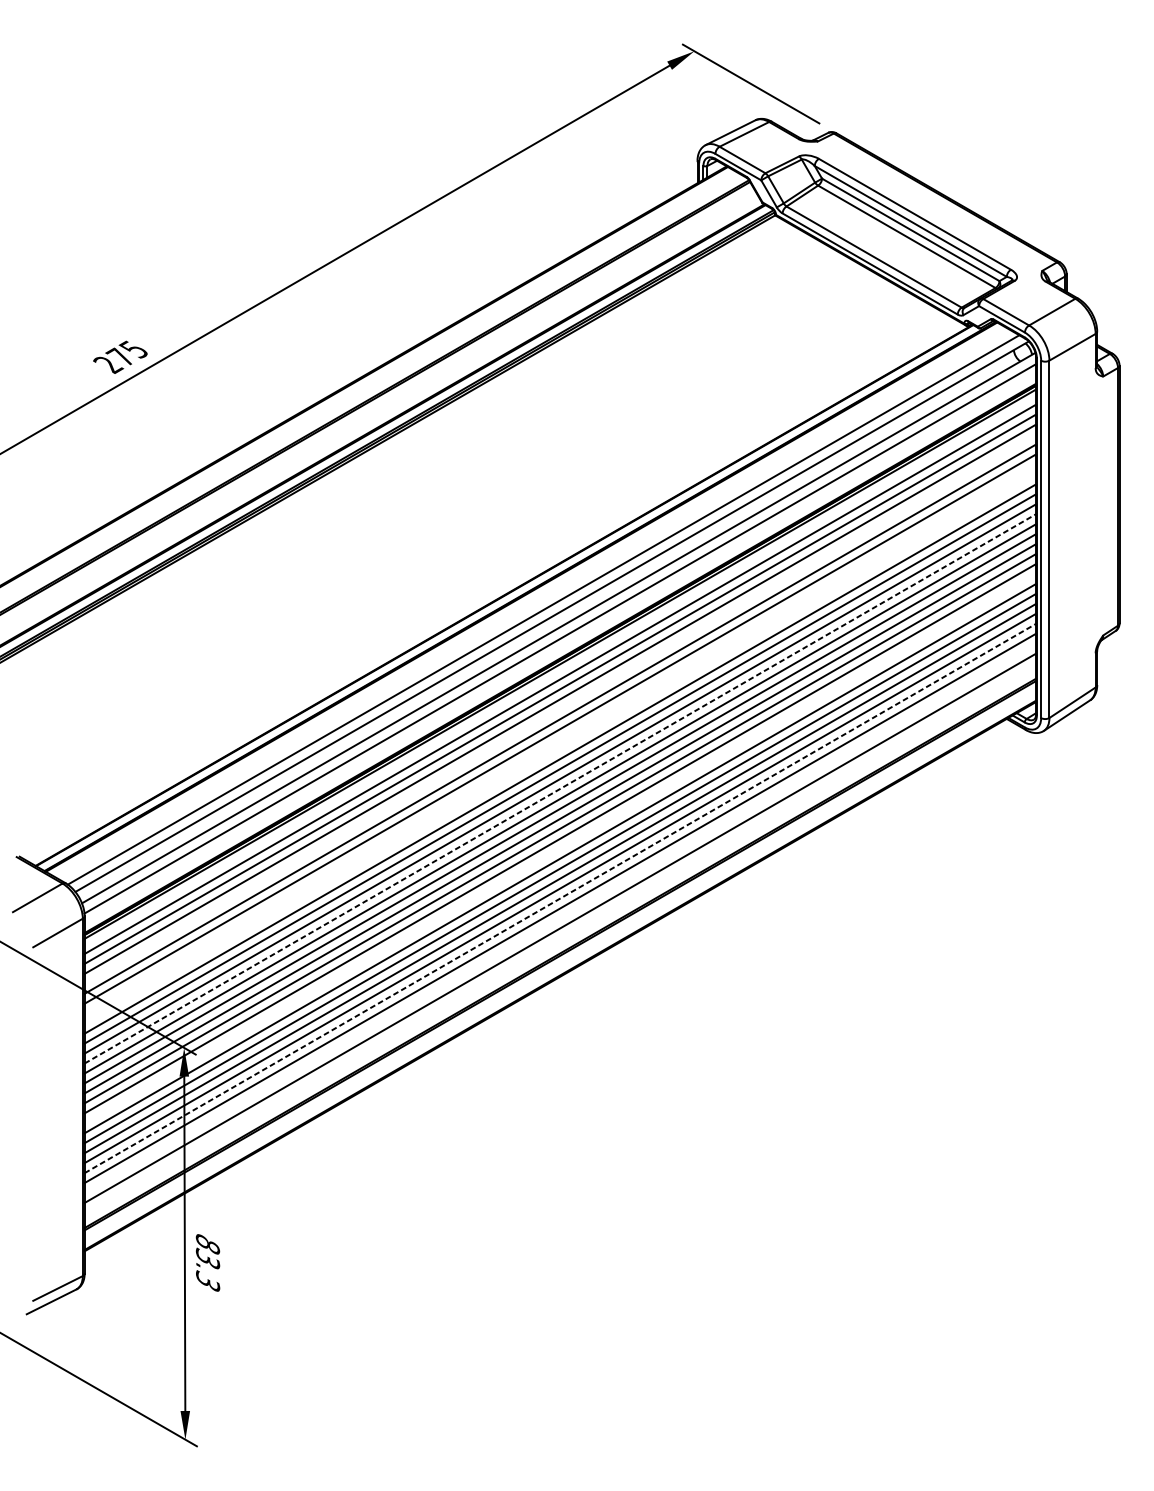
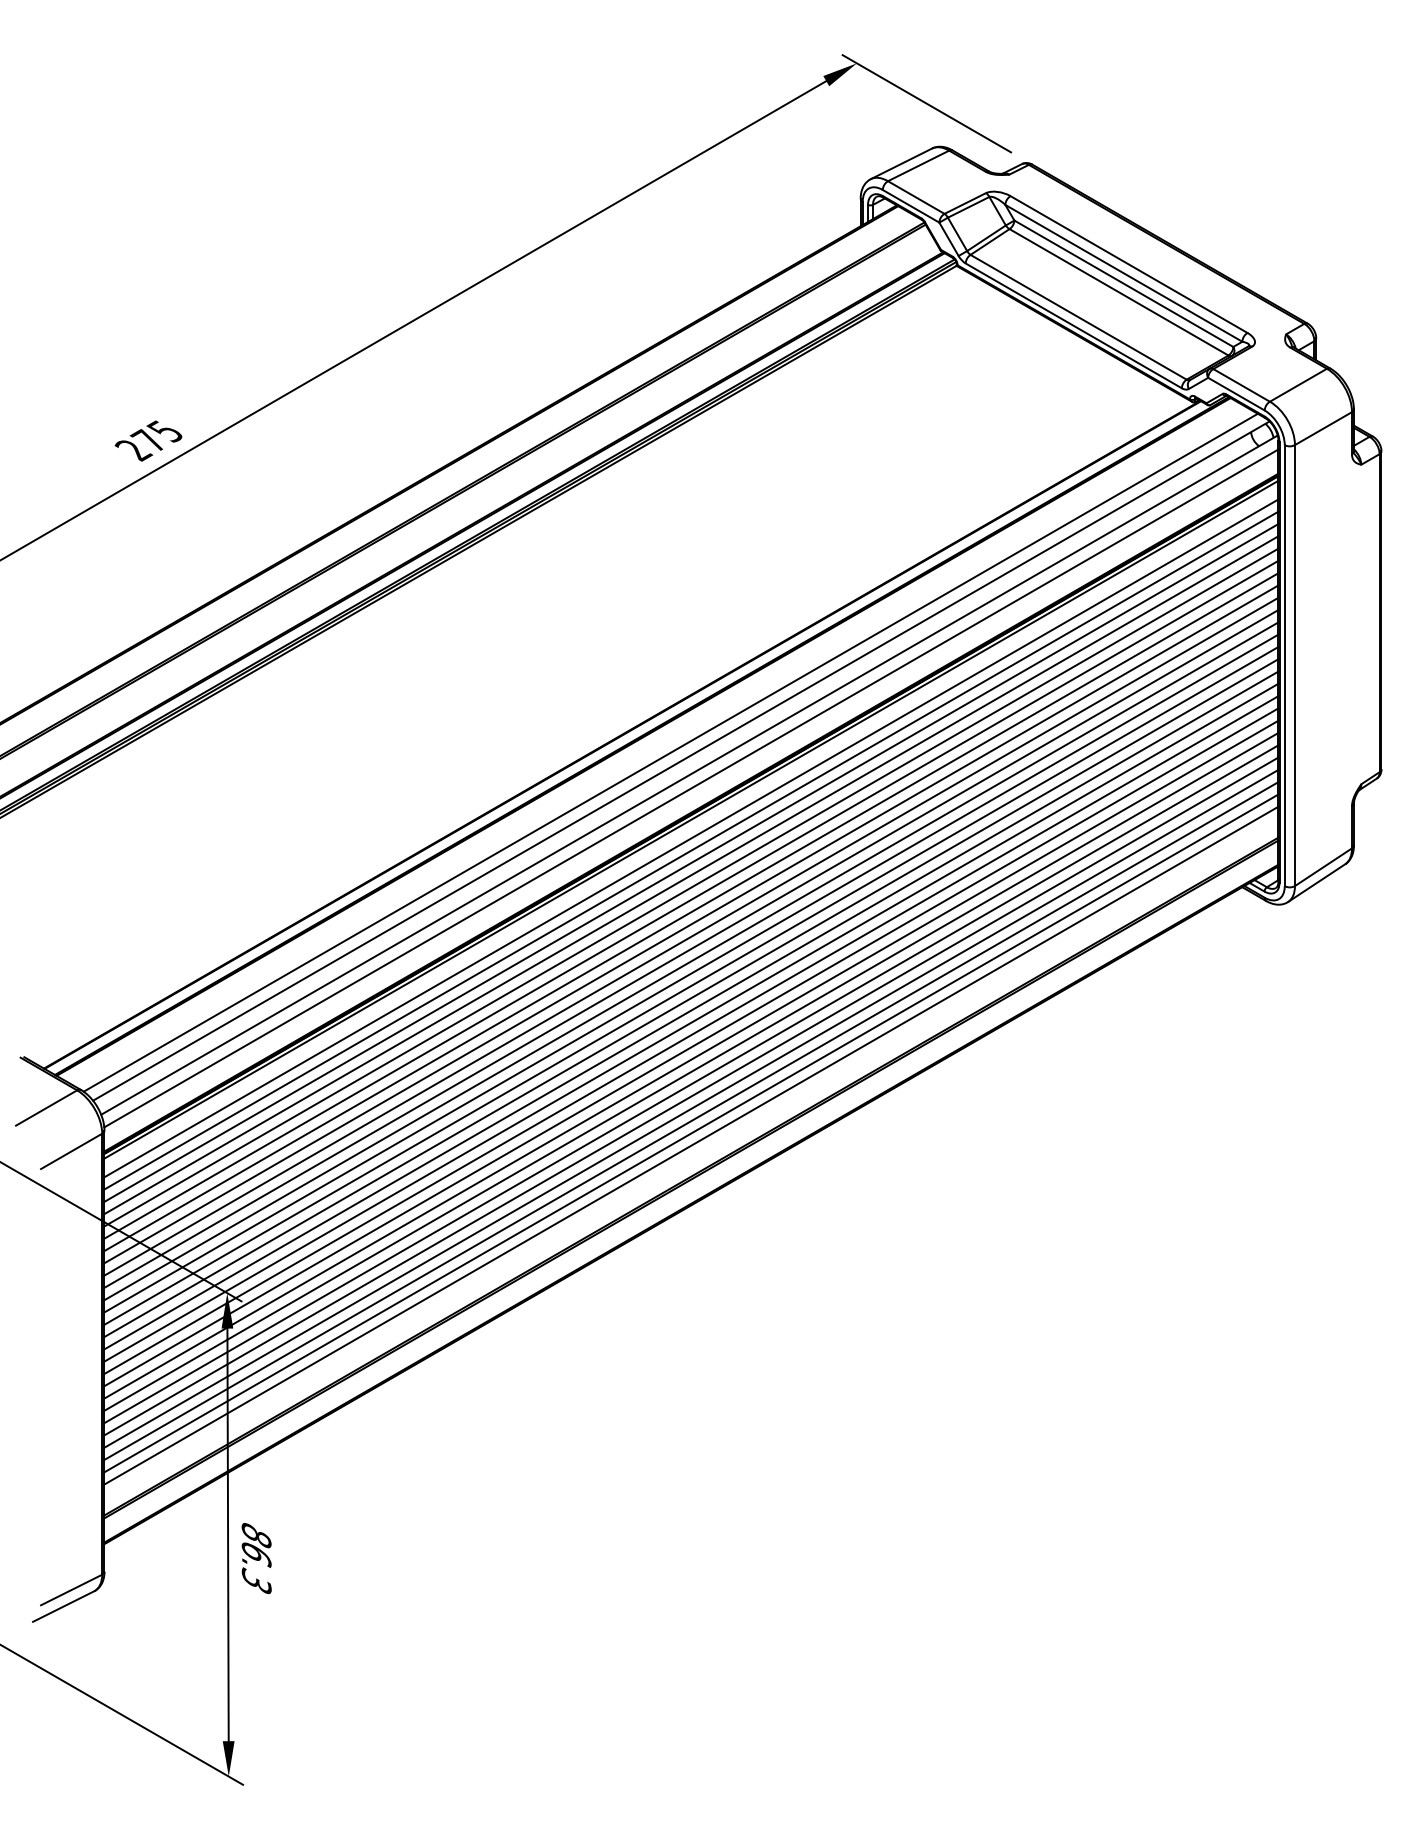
line: (560, 709) -> (691, 875), added
line: (560, 739) -> (691, 912), added
line: (560, 749) -> (691, 924), added
line: (560, 788) -> (691, 973), dashed -> solid
line: (560, 848) -> (691, 1047), added
line: (560, 898) -> (691, 1108), dashed -> solid
line: (560, 918) -> (691, 1133), added
text: (207, 1258) -> (256, 1553), 83.3 -> 86.3

